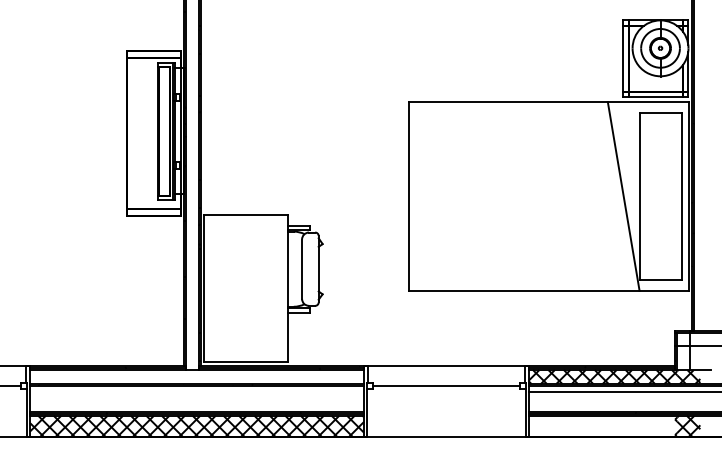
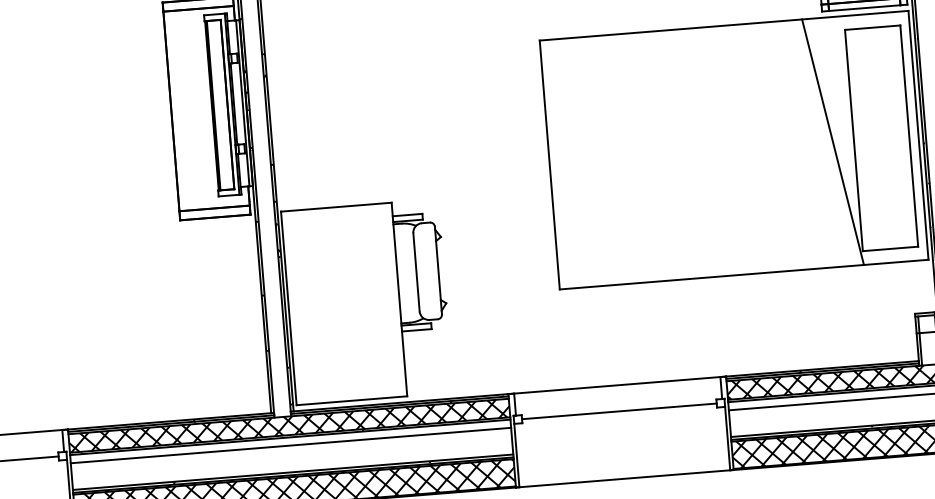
hatch: (196, 377) -> (288, 426), added
line: (196, 392) -> (290, 446), added
hatch: (602, 425) -> (829, 446), added

